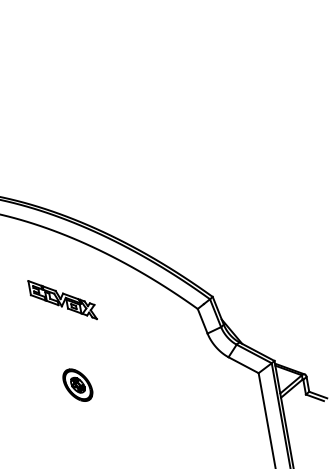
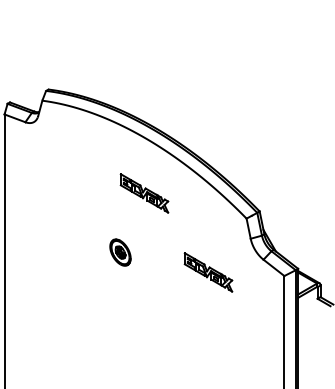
part: (77, 385) -> (120, 252), moved
part: (161, 385) -> (208, 272), added

